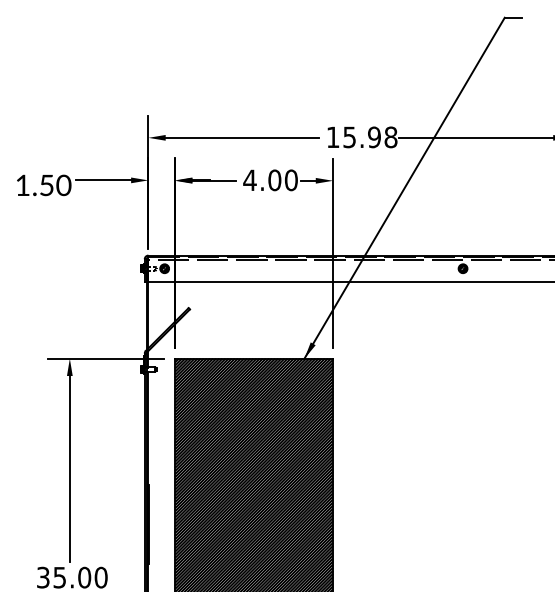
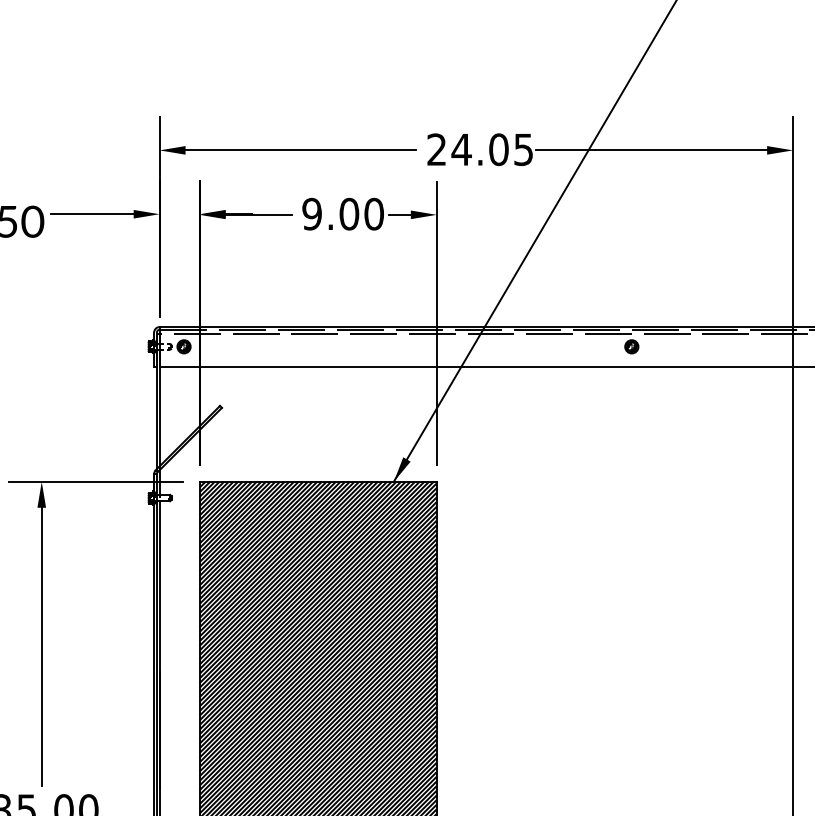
text: (361, 137) -> (479, 149), 15.98 -> 24.05
text: (249, 180) -> (311, 214), 4.00 -> 9.00

